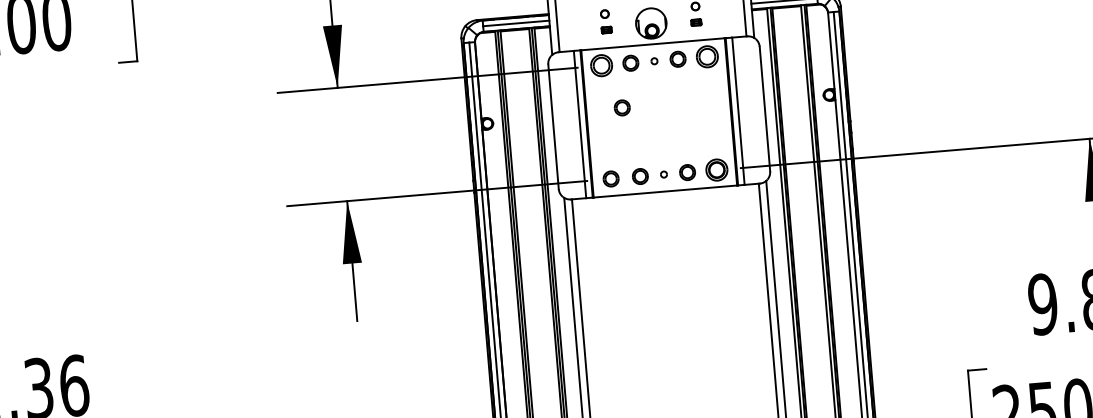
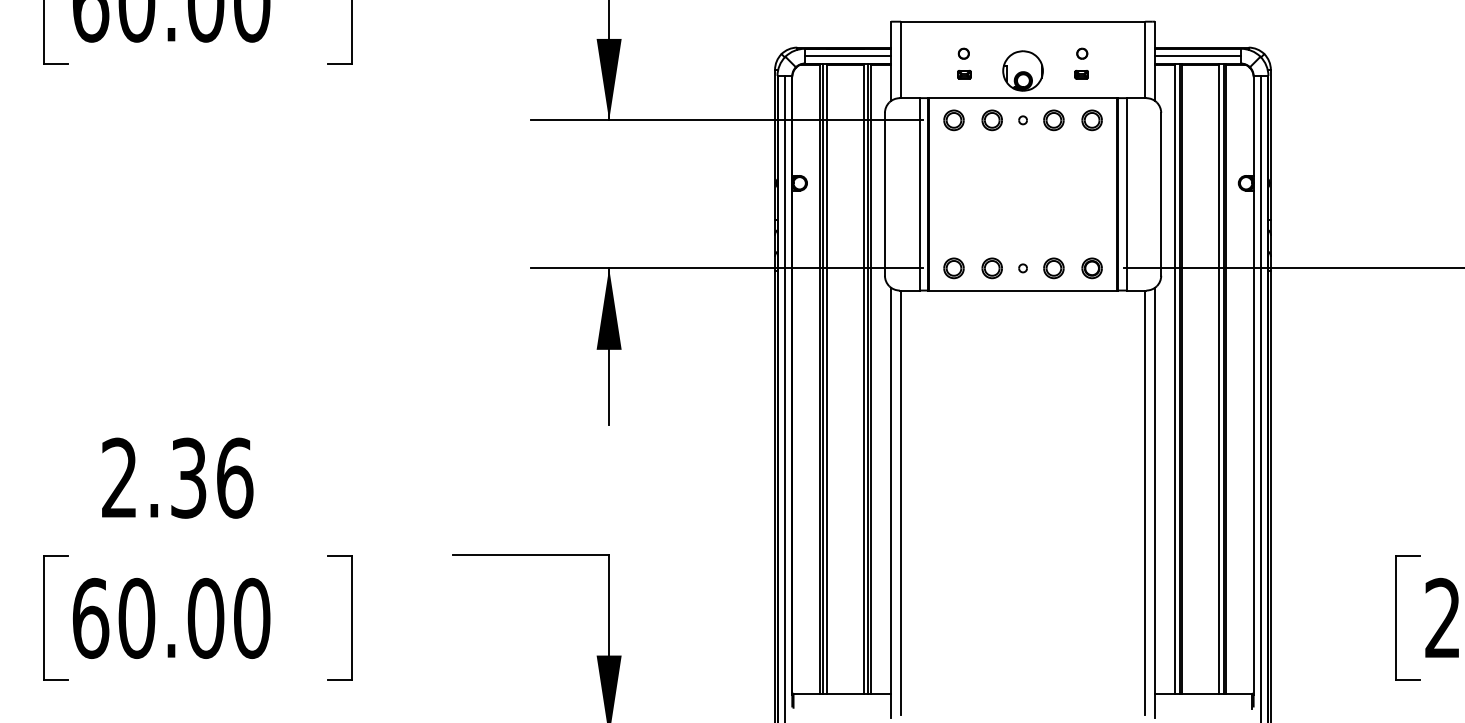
part: (706, 57) -> (1091, 120), size x0.71
part: (601, 65) -> (953, 120), size x0.71
part: (621, 108) -> (975, 177), removed
part: (716, 170) -> (1091, 268), size x0.71

